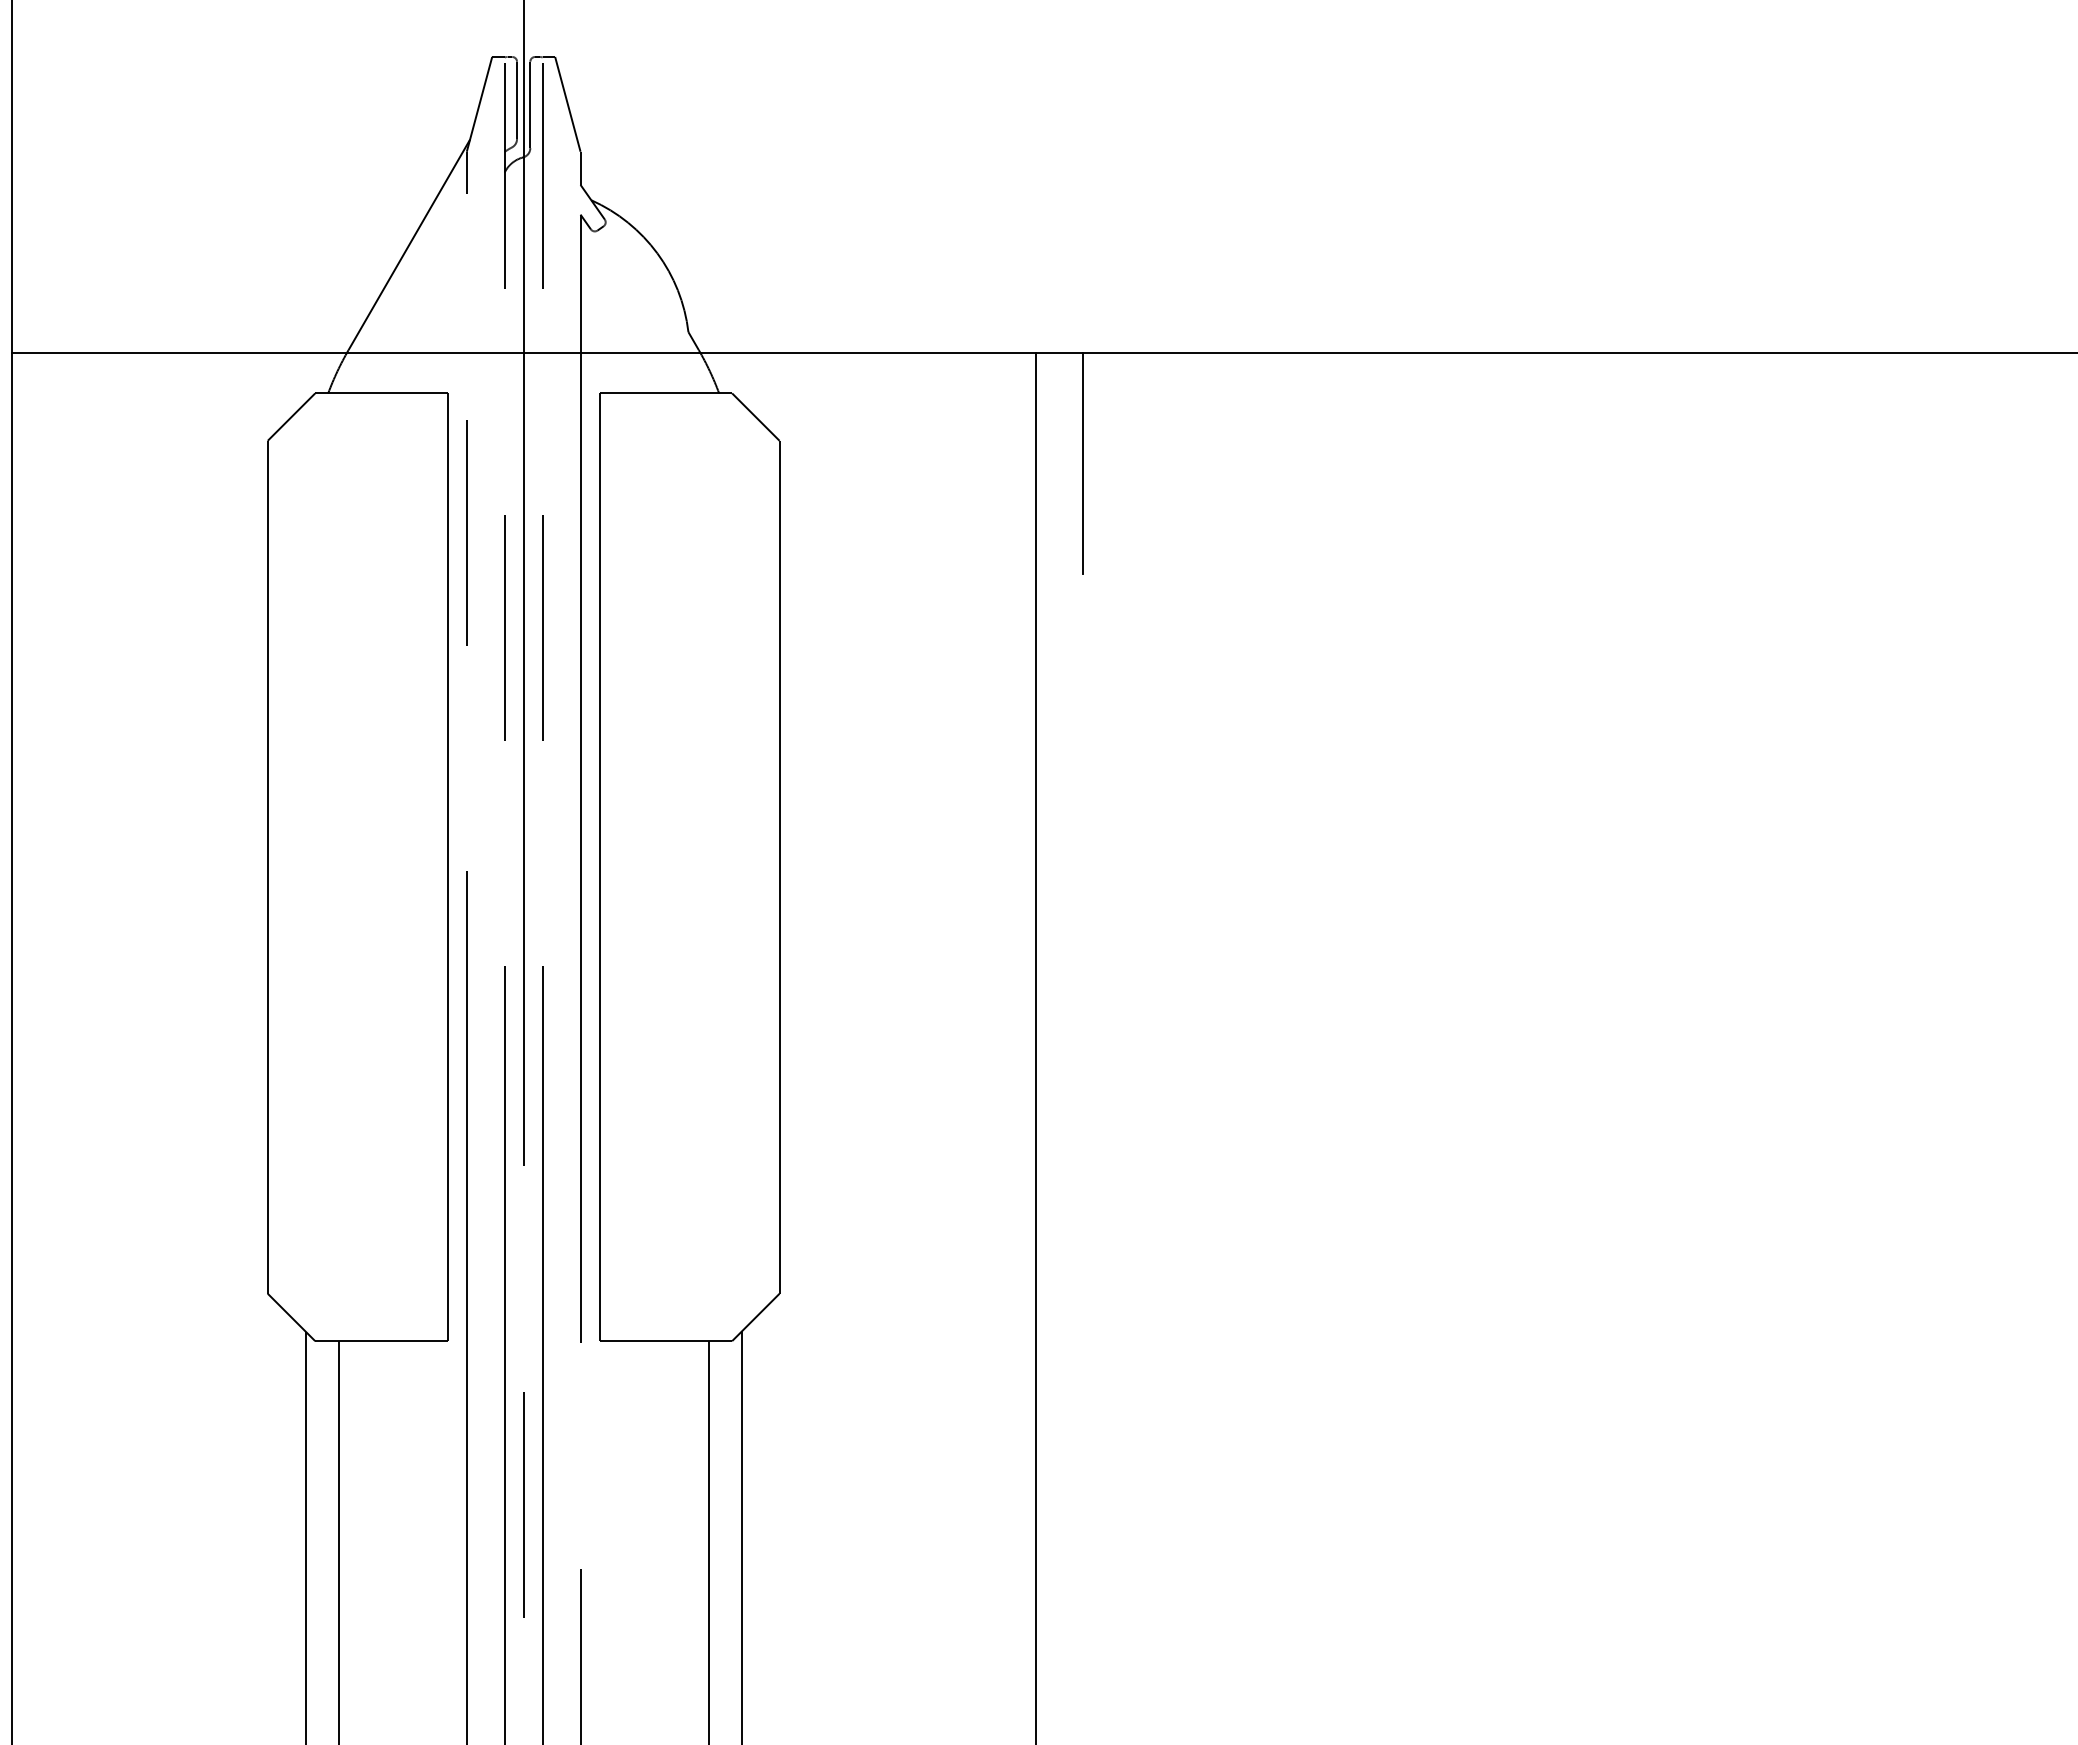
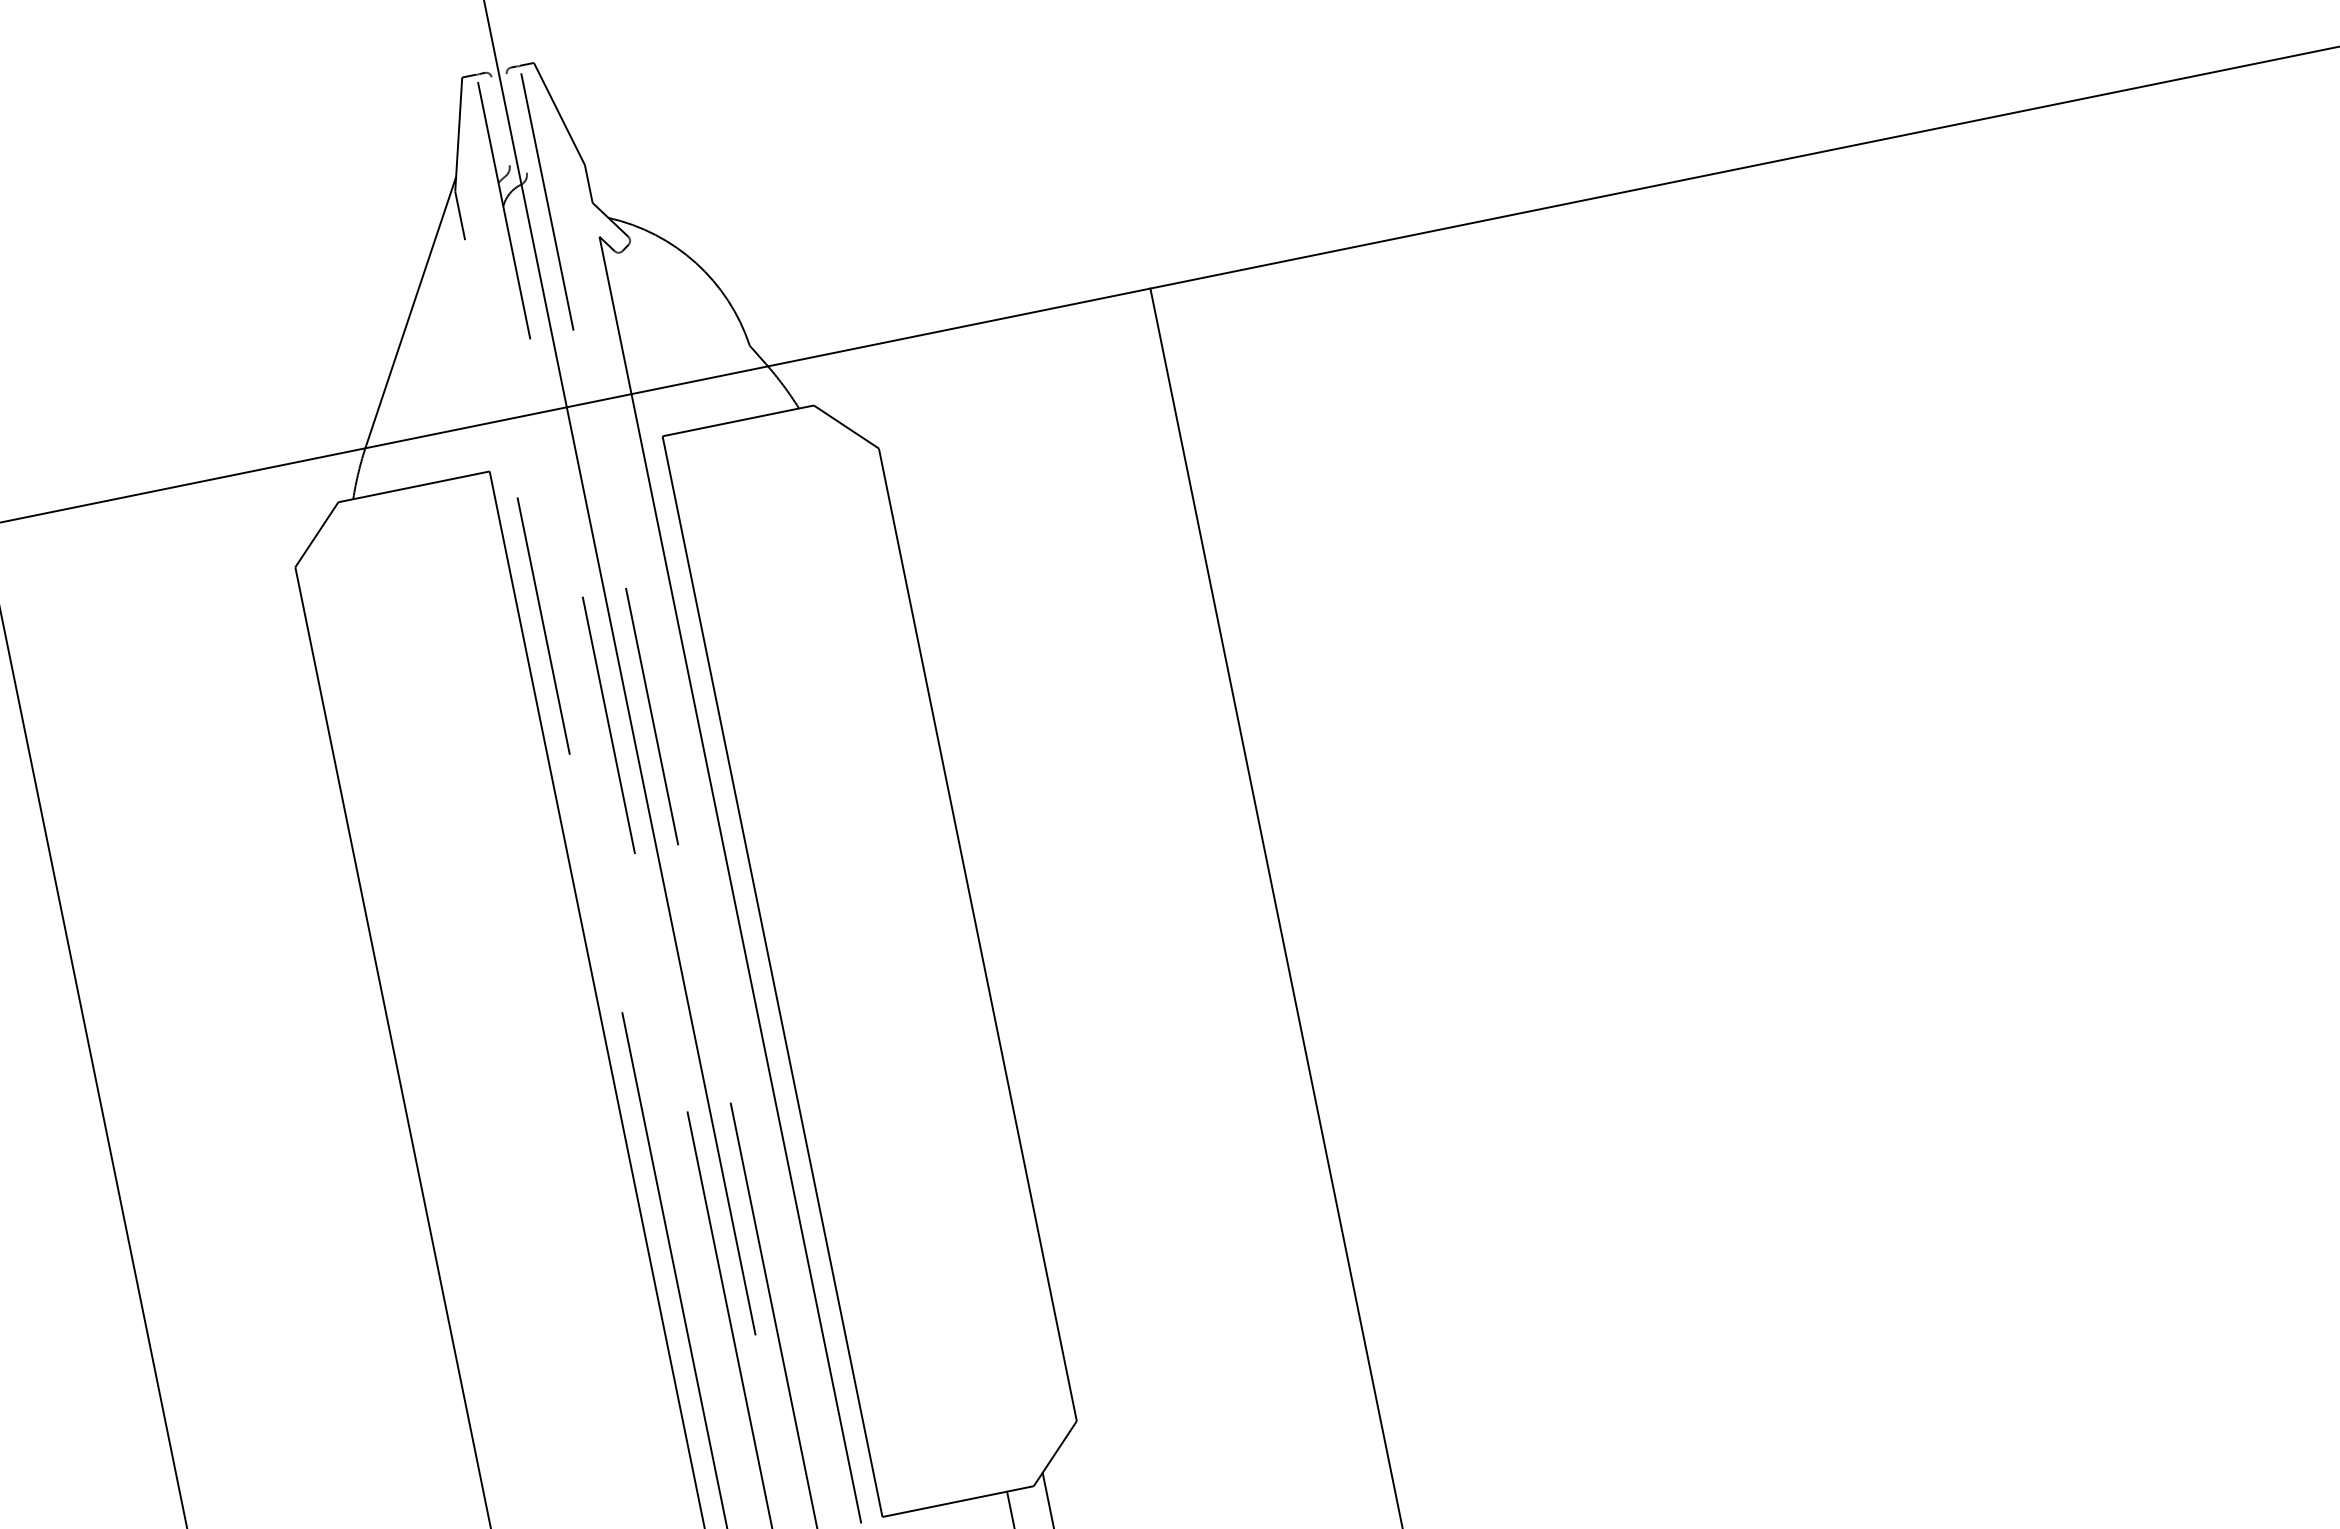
line: (517, 100) -> (501, 121), removed
line: (530, 104) -> (516, 122), removed
line: (1082, 463) -> (1229, 404), removed

